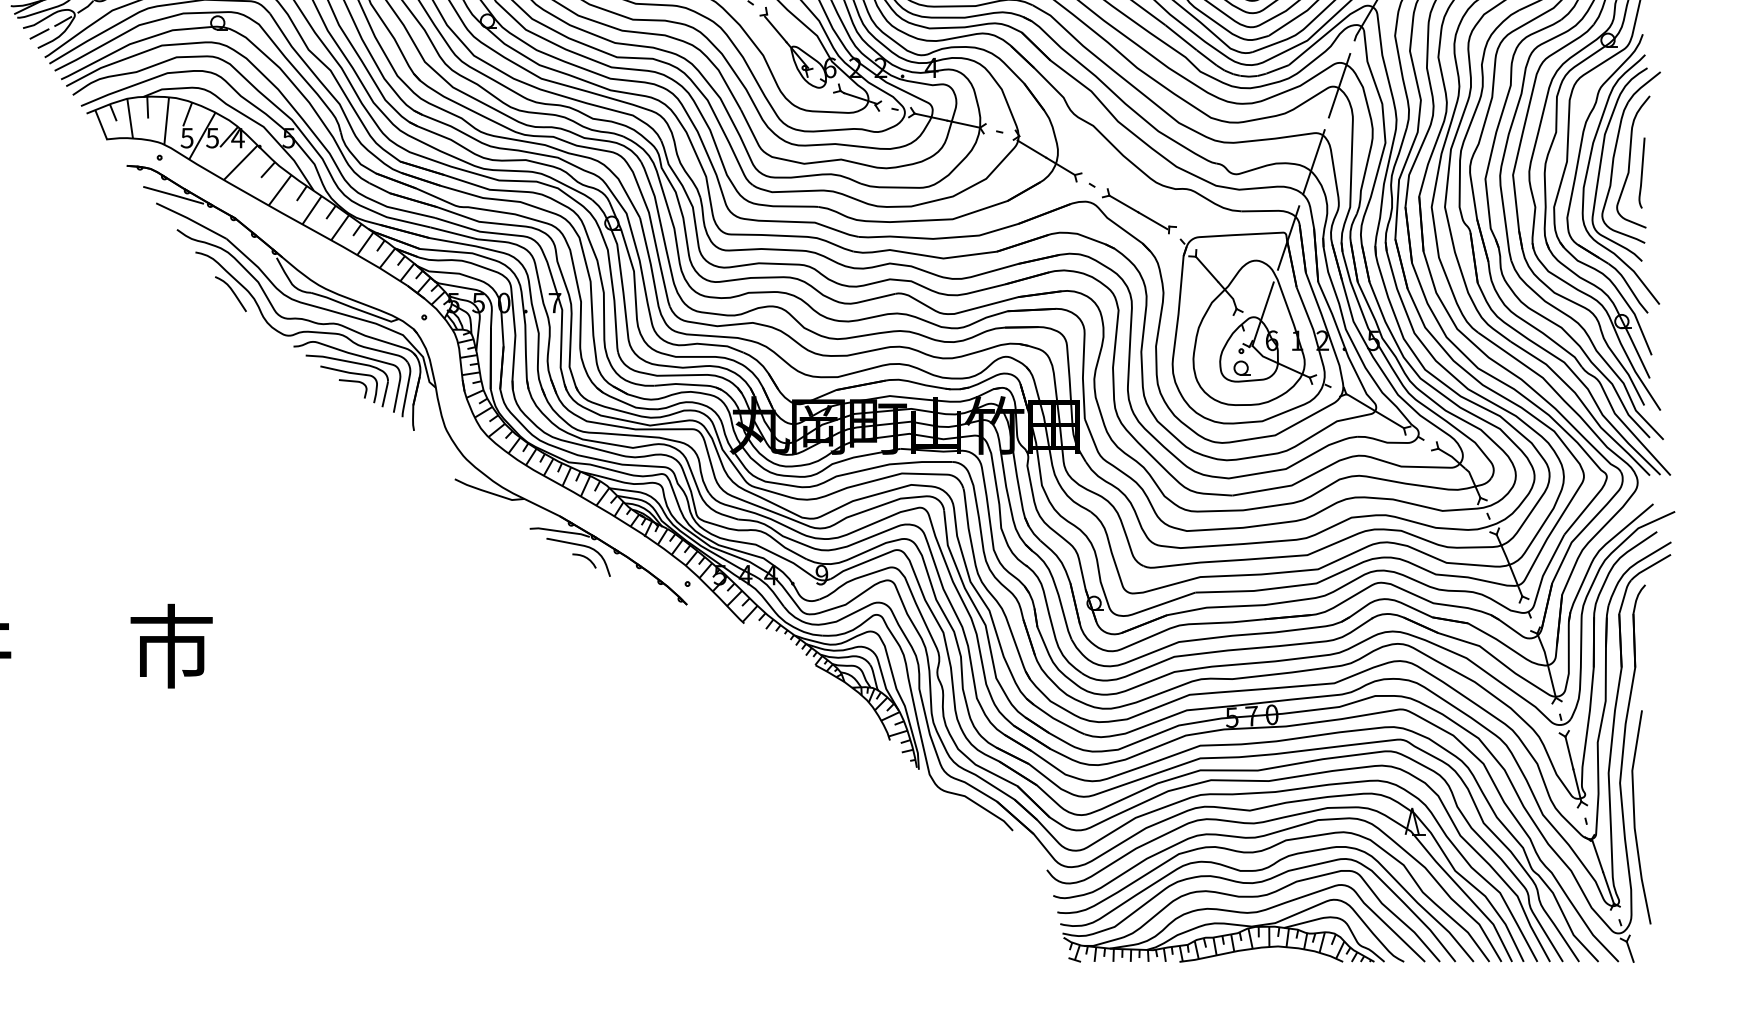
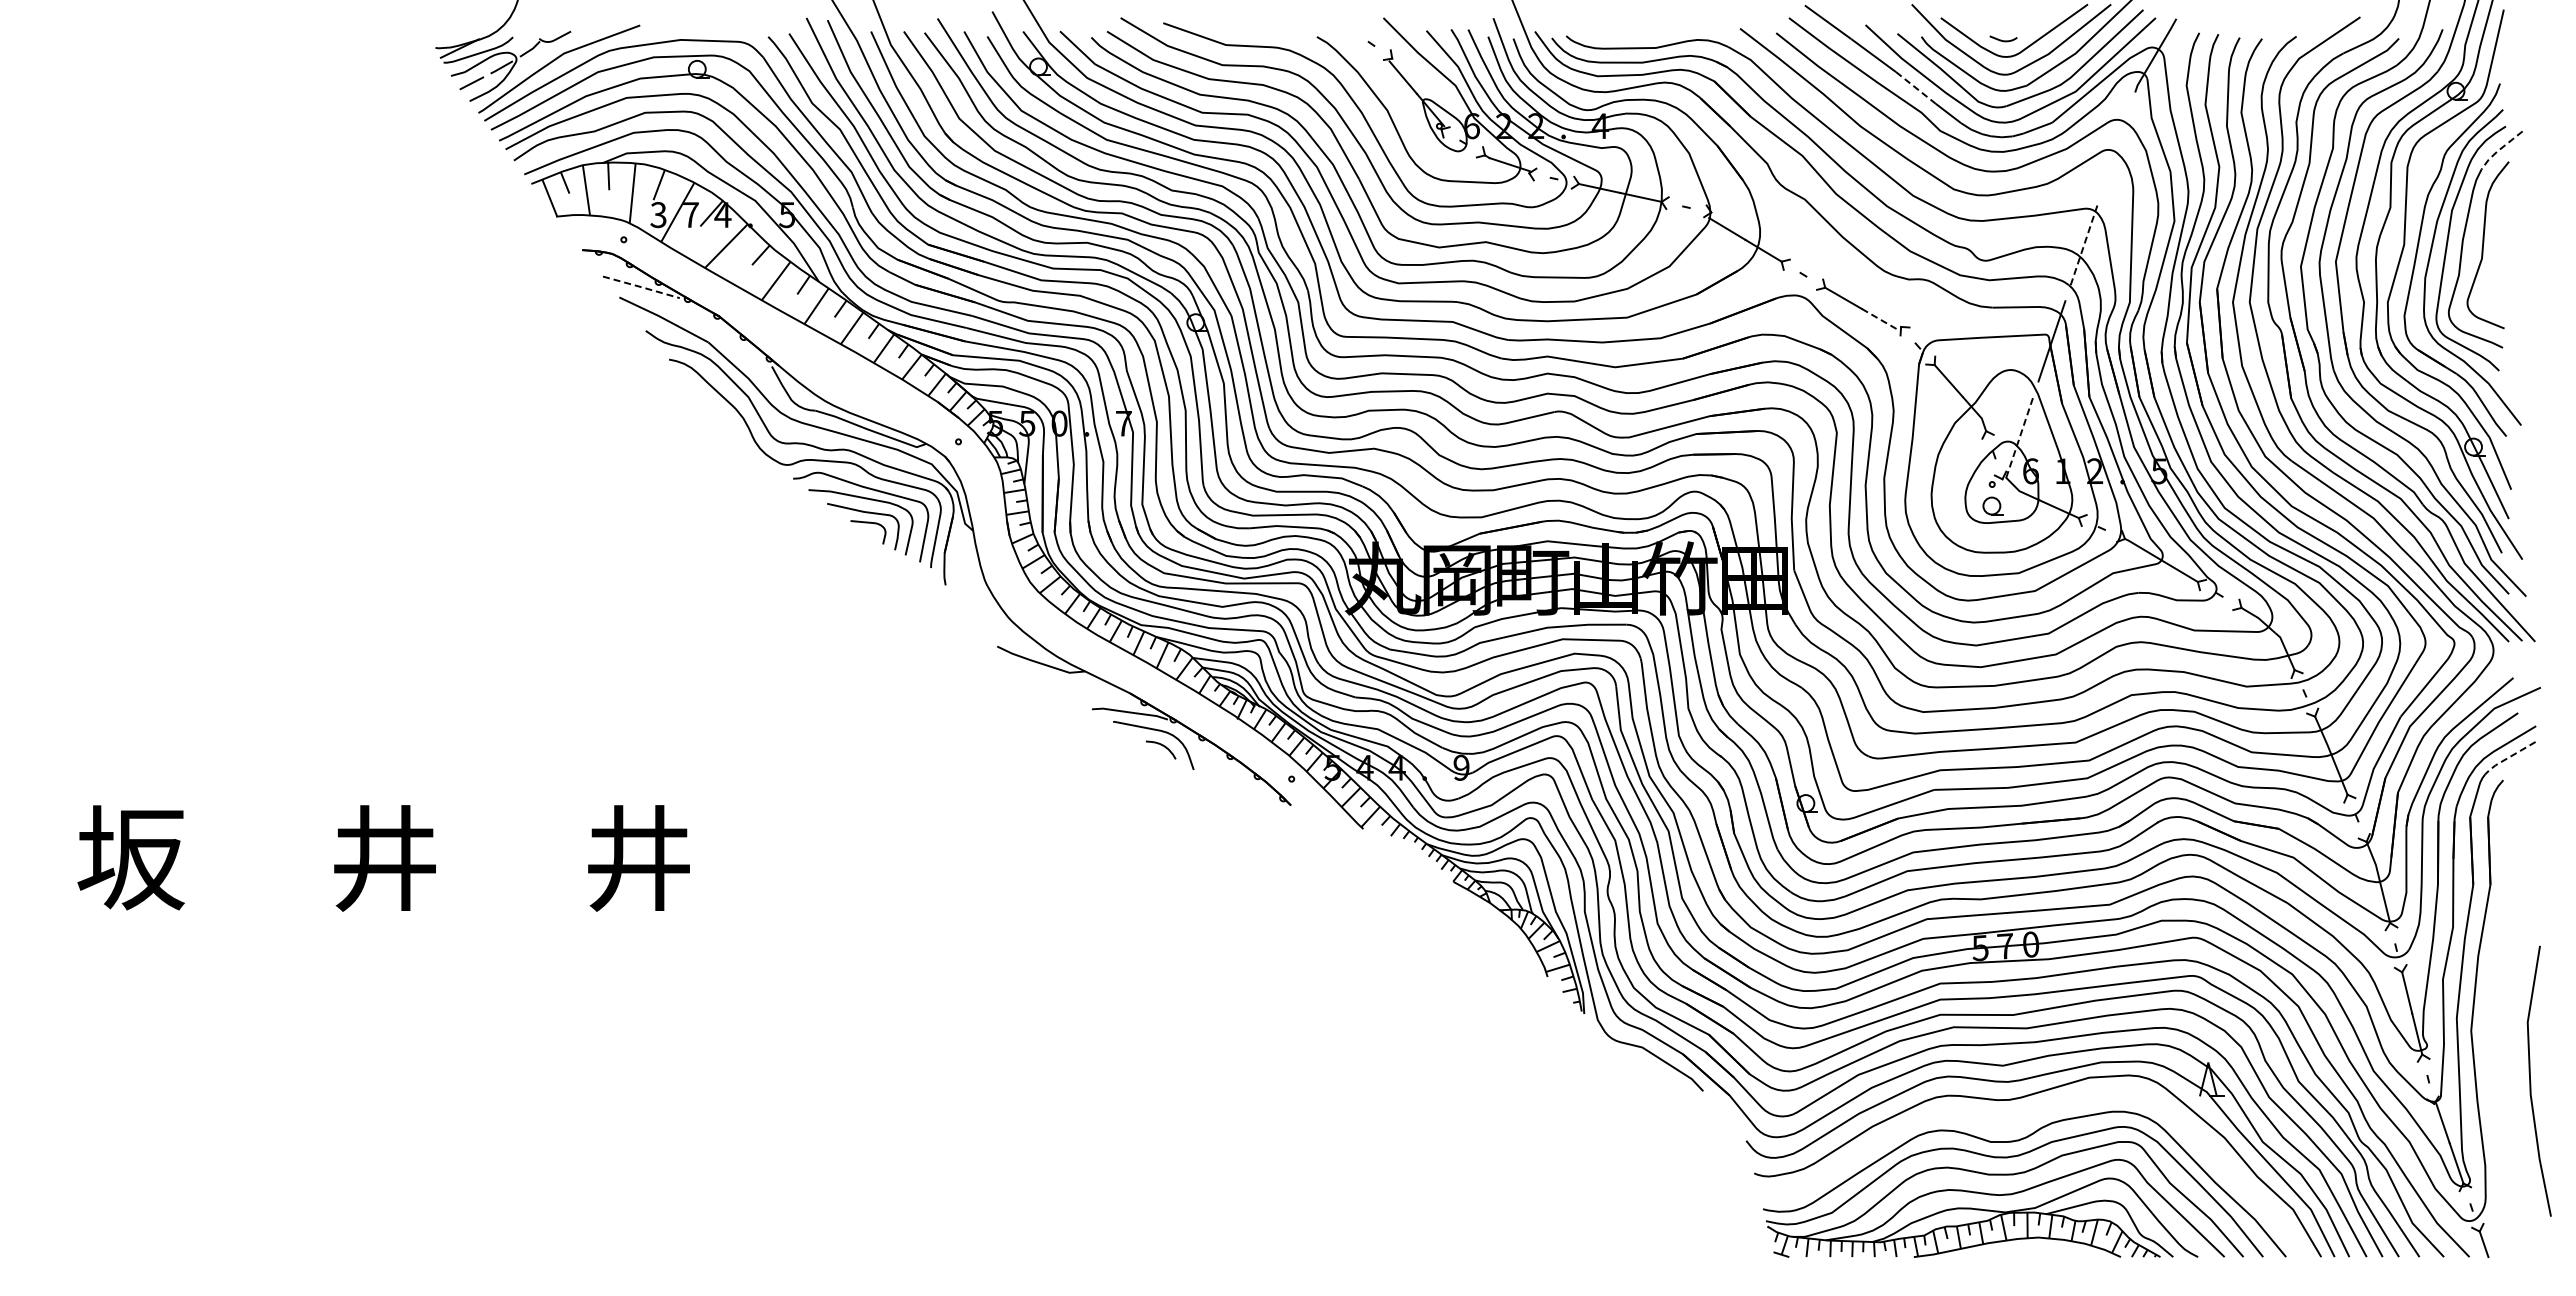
line: (1181, 38) -> (1916, 88), solid -> dashed
line: (1338, 85) -> (2115, 148), removed
line: (1642, 86) -> (2499, 149), solid -> dashed
text: (187, 137) -> (658, 214), 5 -> 3
text: (212, 138) -> (690, 215), 5 -> 7
line: (1314, 161) -> (2084, 244), solid -> dashed
curve: (1641, 173) -> (2498, 259), removed
line: (174, 195) -> (642, 287), solid -> dashed
line: (1153, 220) -> (1880, 319), solid -> dashed
curve: (232, 291) -> (715, 409), removed
line: (1262, 314) -> (2019, 437), solid -> dashed
line: (1649, 566) -> (2508, 757), solid -> dashed
text: (171, 646) -> (638, 857), 市 -> 井
line: (1635, 817) -> (2531, 1081), moved
curve: (1262, 851) -> (2018, 1117), removed

